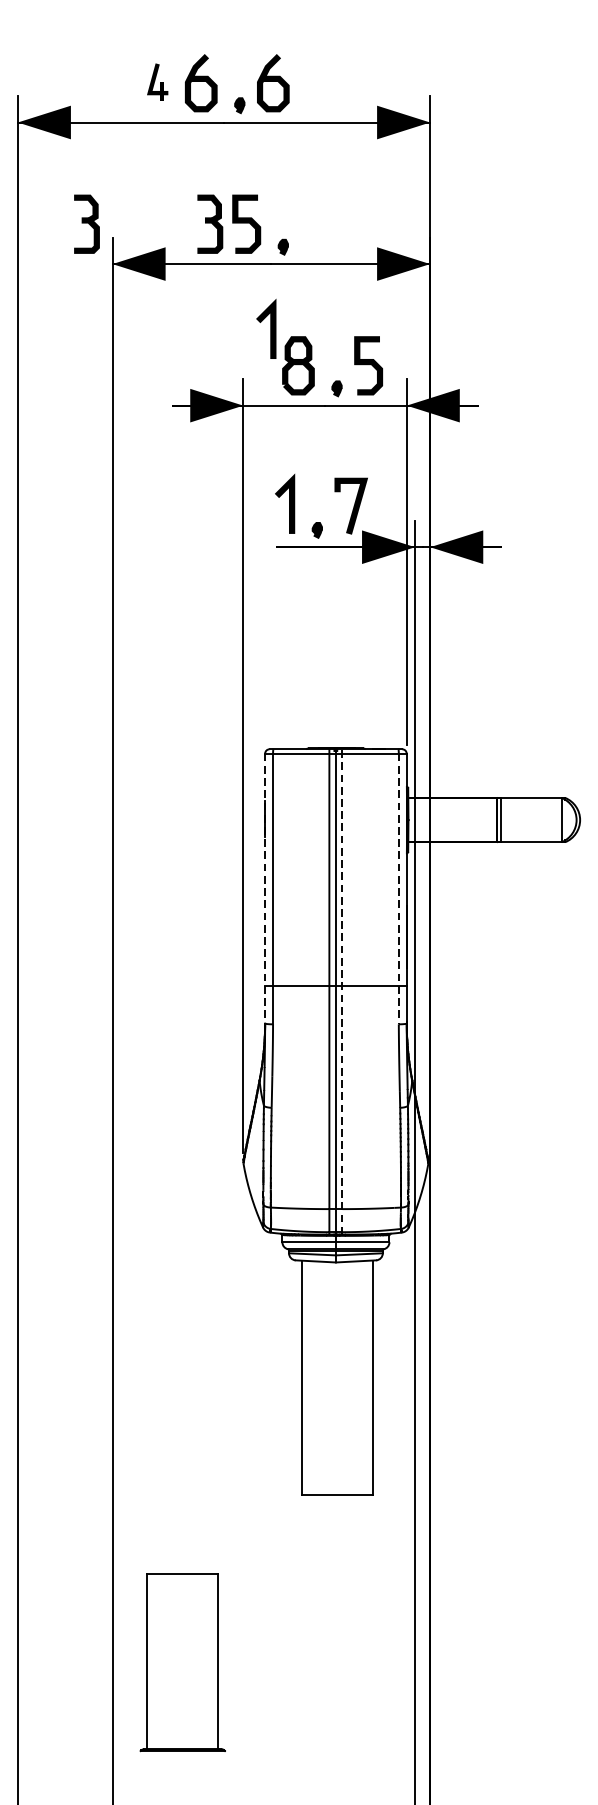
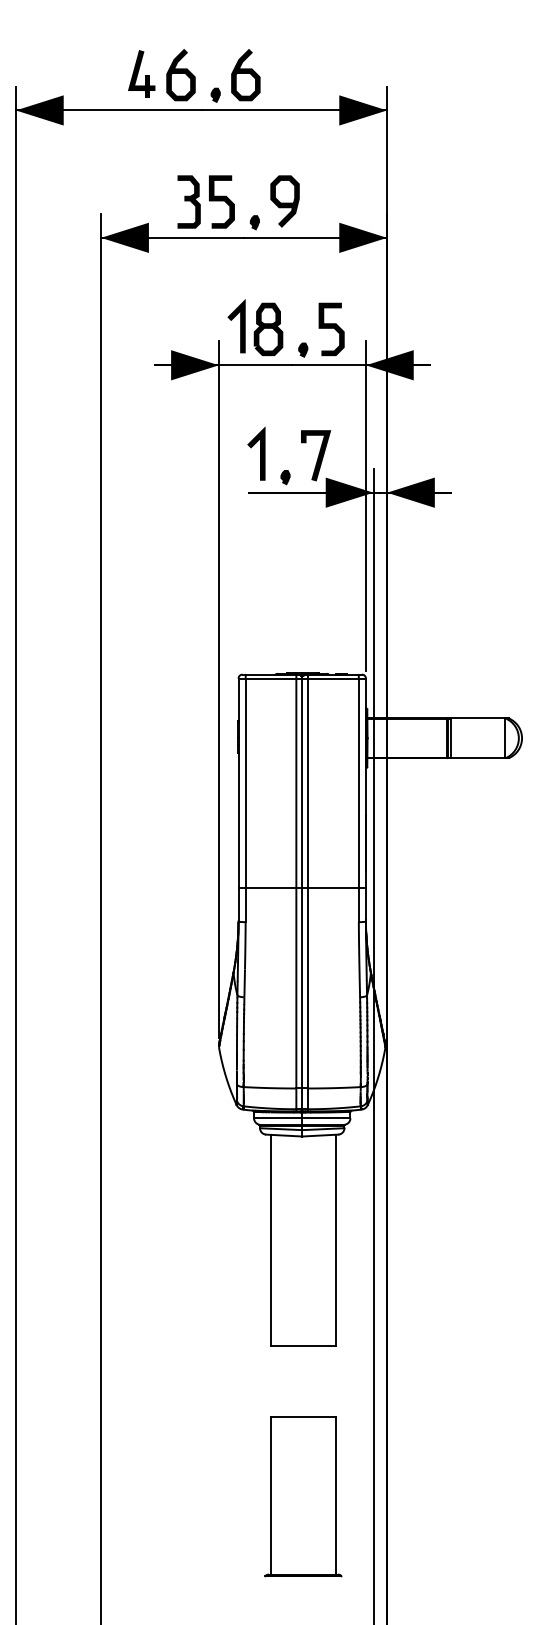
part: (157, 81) -> (141, 73), size x1.43
part: (86, 223) -> (77, 201), removed
curve: (316, 224) -> (284, 202), added
line: (270, 329) -> (240, 326), moved
line: (265, 889) -> (238, 800), dashed -> solid
line: (398, 889) -> (358, 800), dashed -> solid
line: (342, 991) -> (308, 892), dashed -> solid
part: (182, 1662) -> (303, 1496), moved

